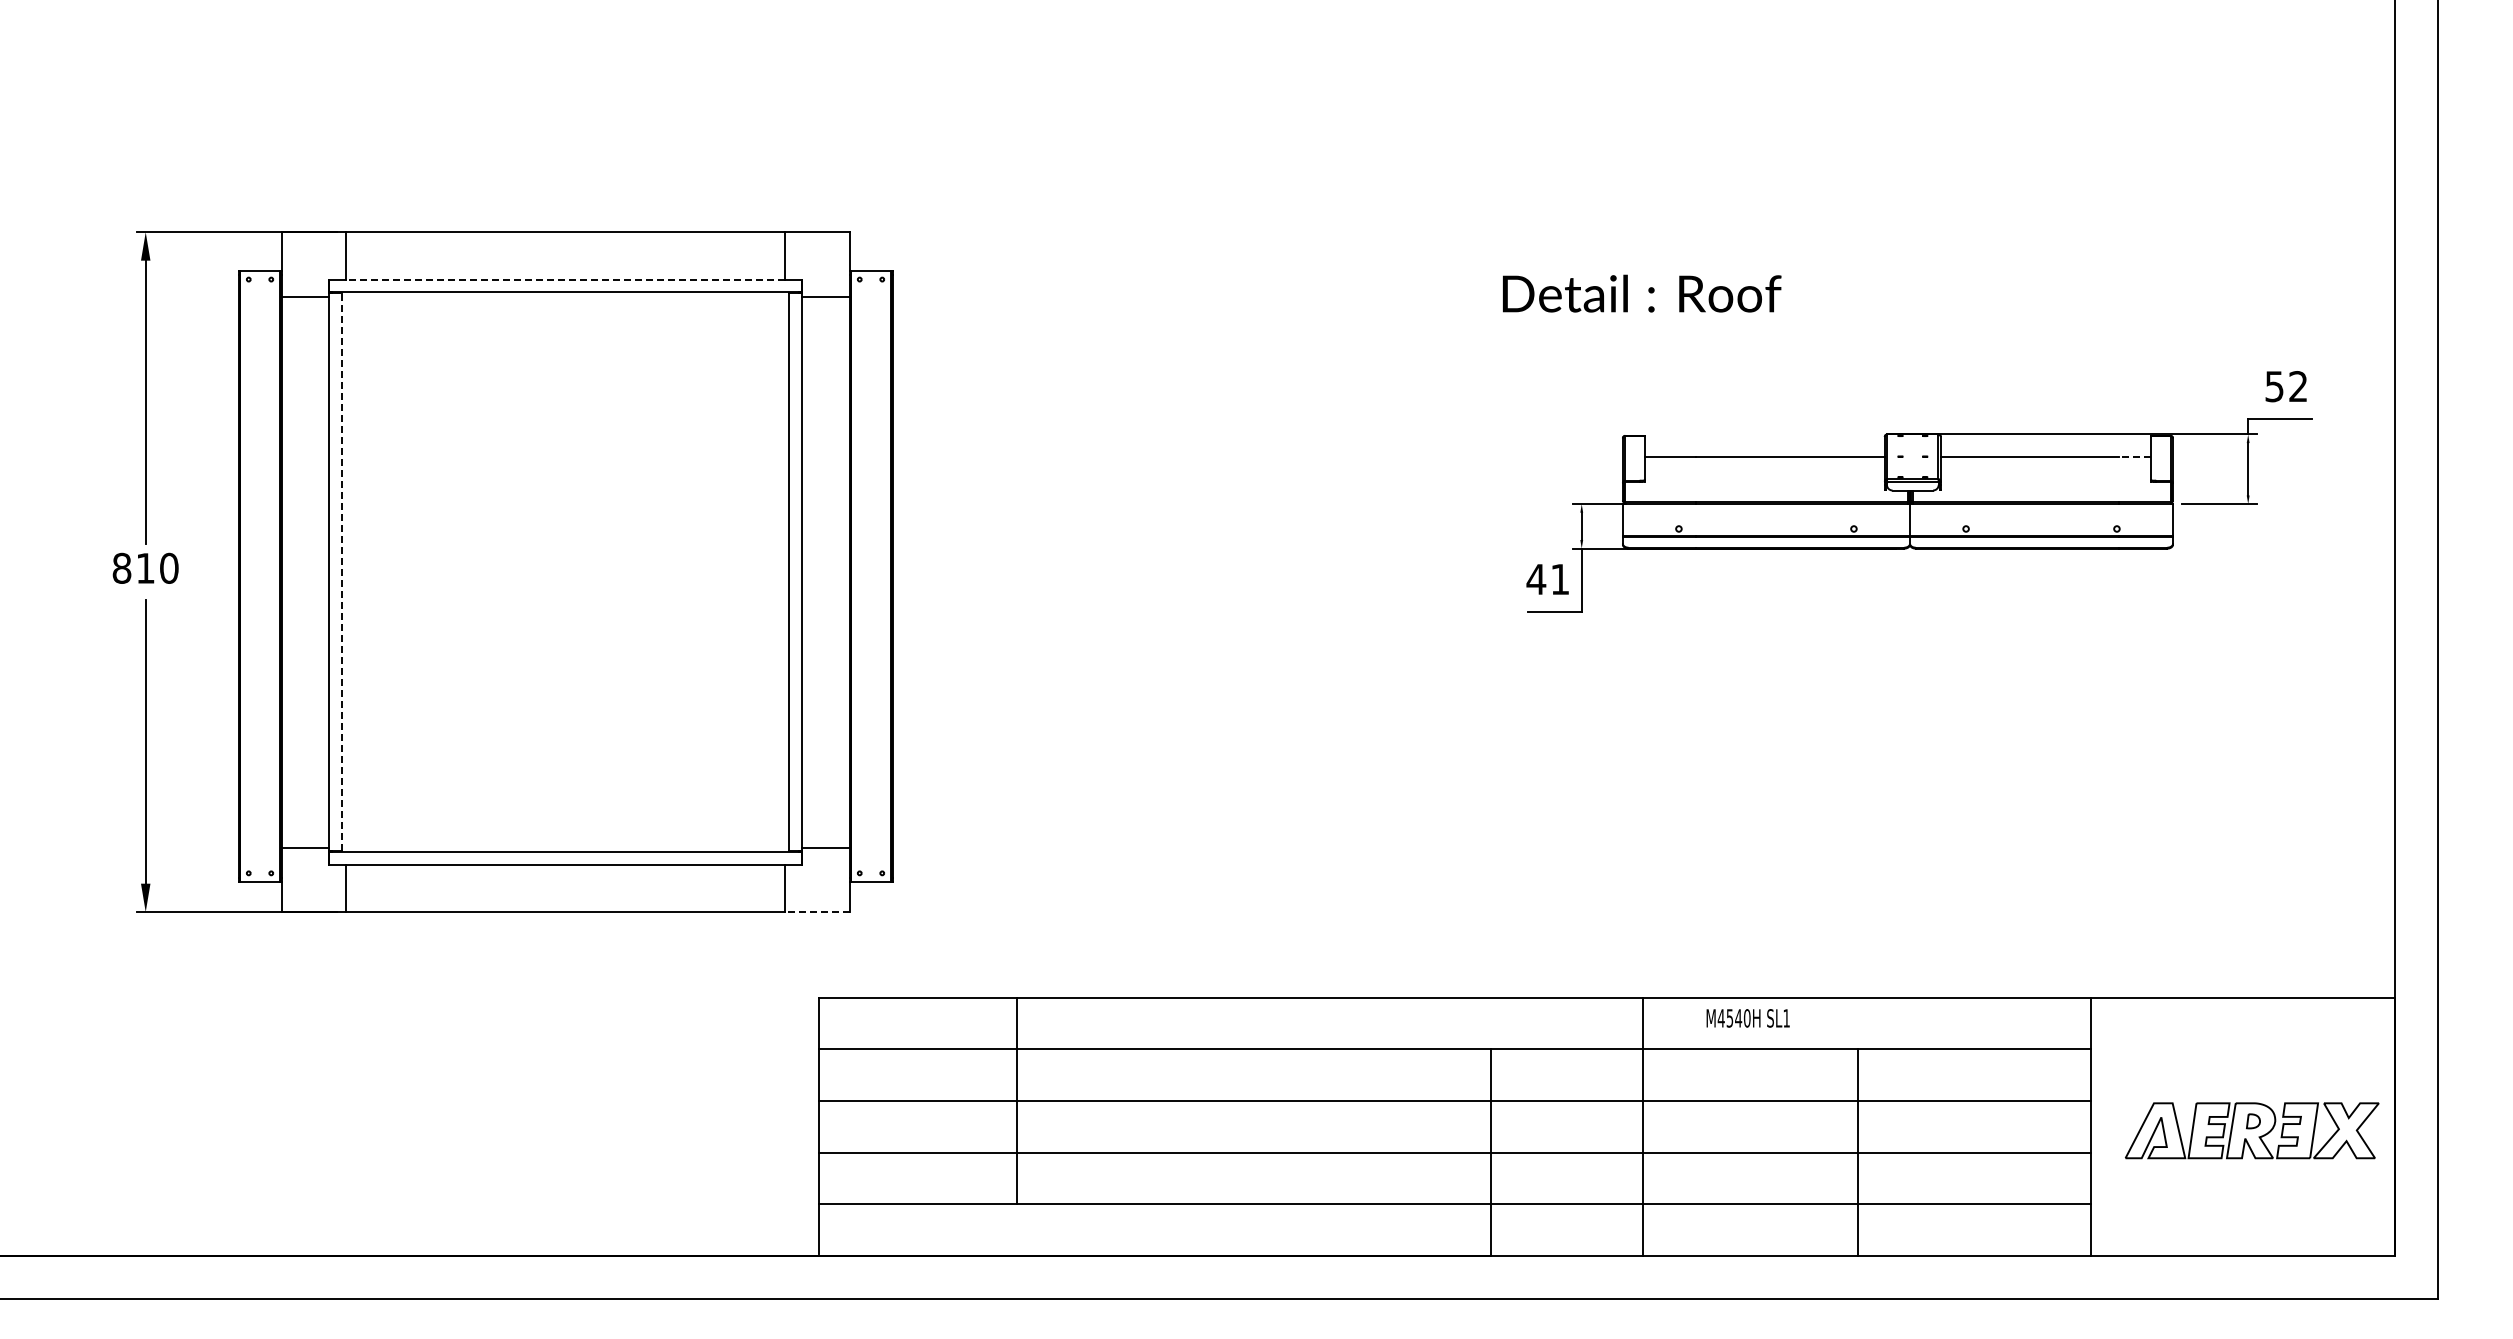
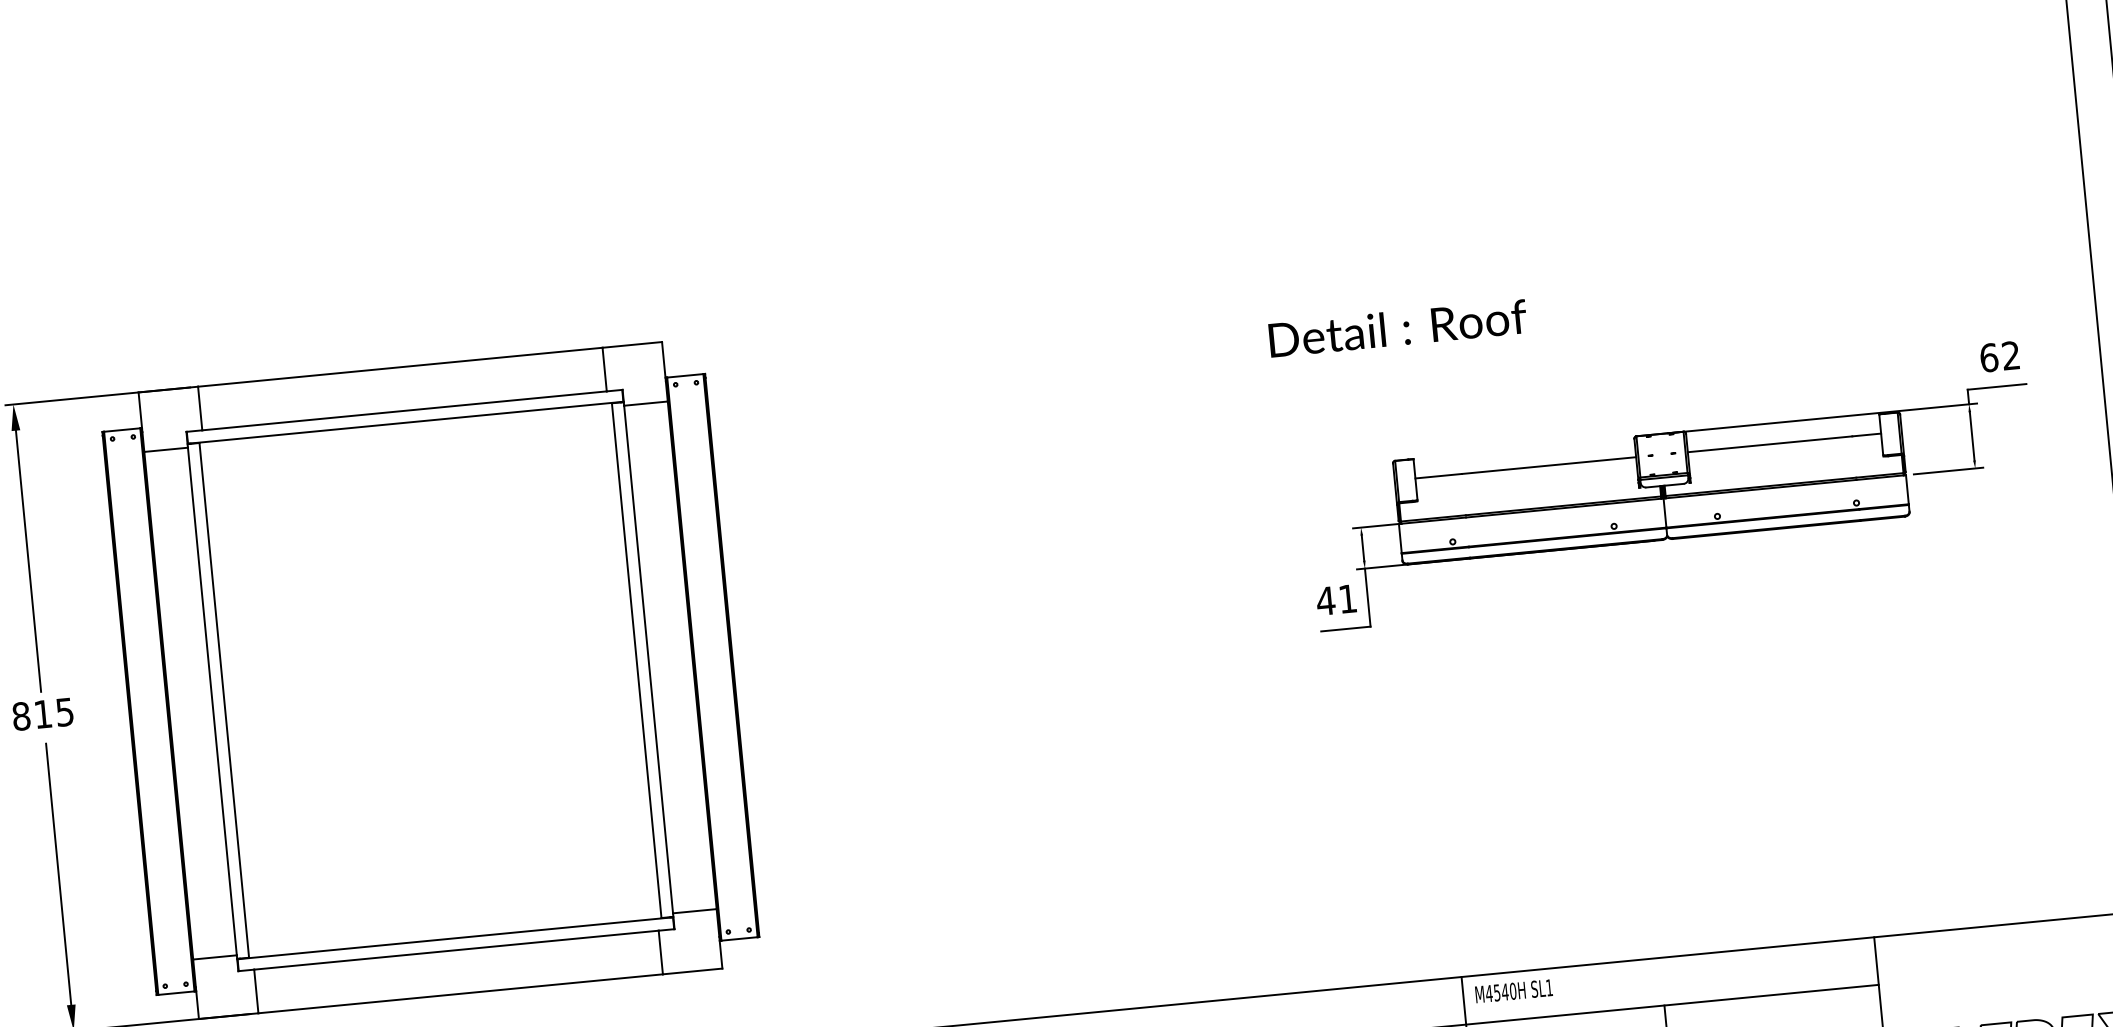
line: (565, 279) -> (404, 410), dashed -> solid
text: (2274, 386) -> (1989, 357), 52 -> 62
line: (2134, 456) -> (1866, 434), dashed -> solid
text: (169, 567) -> (65, 711), 810 -> 815
line: (341, 571) -> (223, 699), dashed -> solid
line: (816, 912) -> (692, 971), dashed -> solid
text: (1747, 1018) -> (1513, 991), moved

